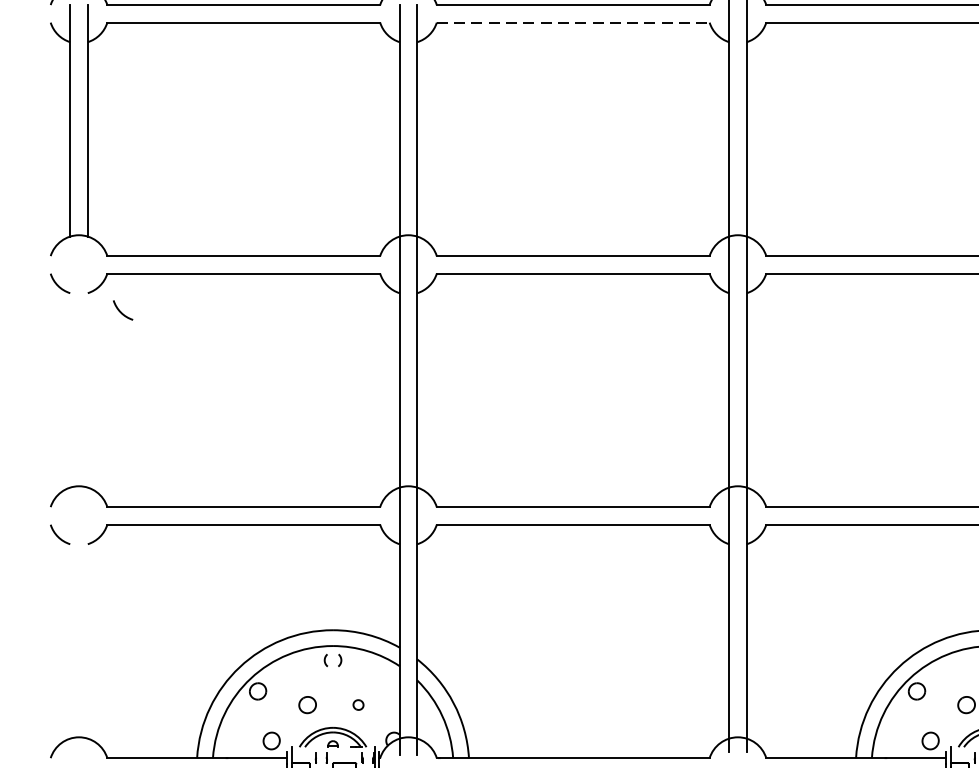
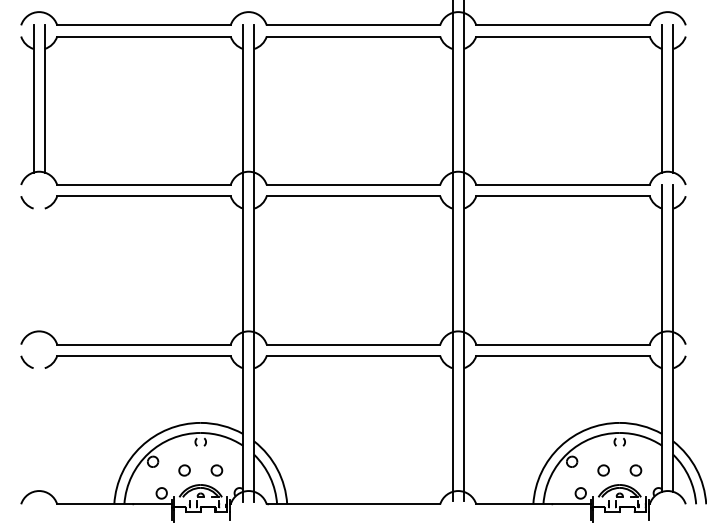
line: (573, 22) -> (353, 36), dashed -> solid
arc: (120, 310) -> (65, 219), removed
part: (357, 705) -> (216, 470), size x1.67

